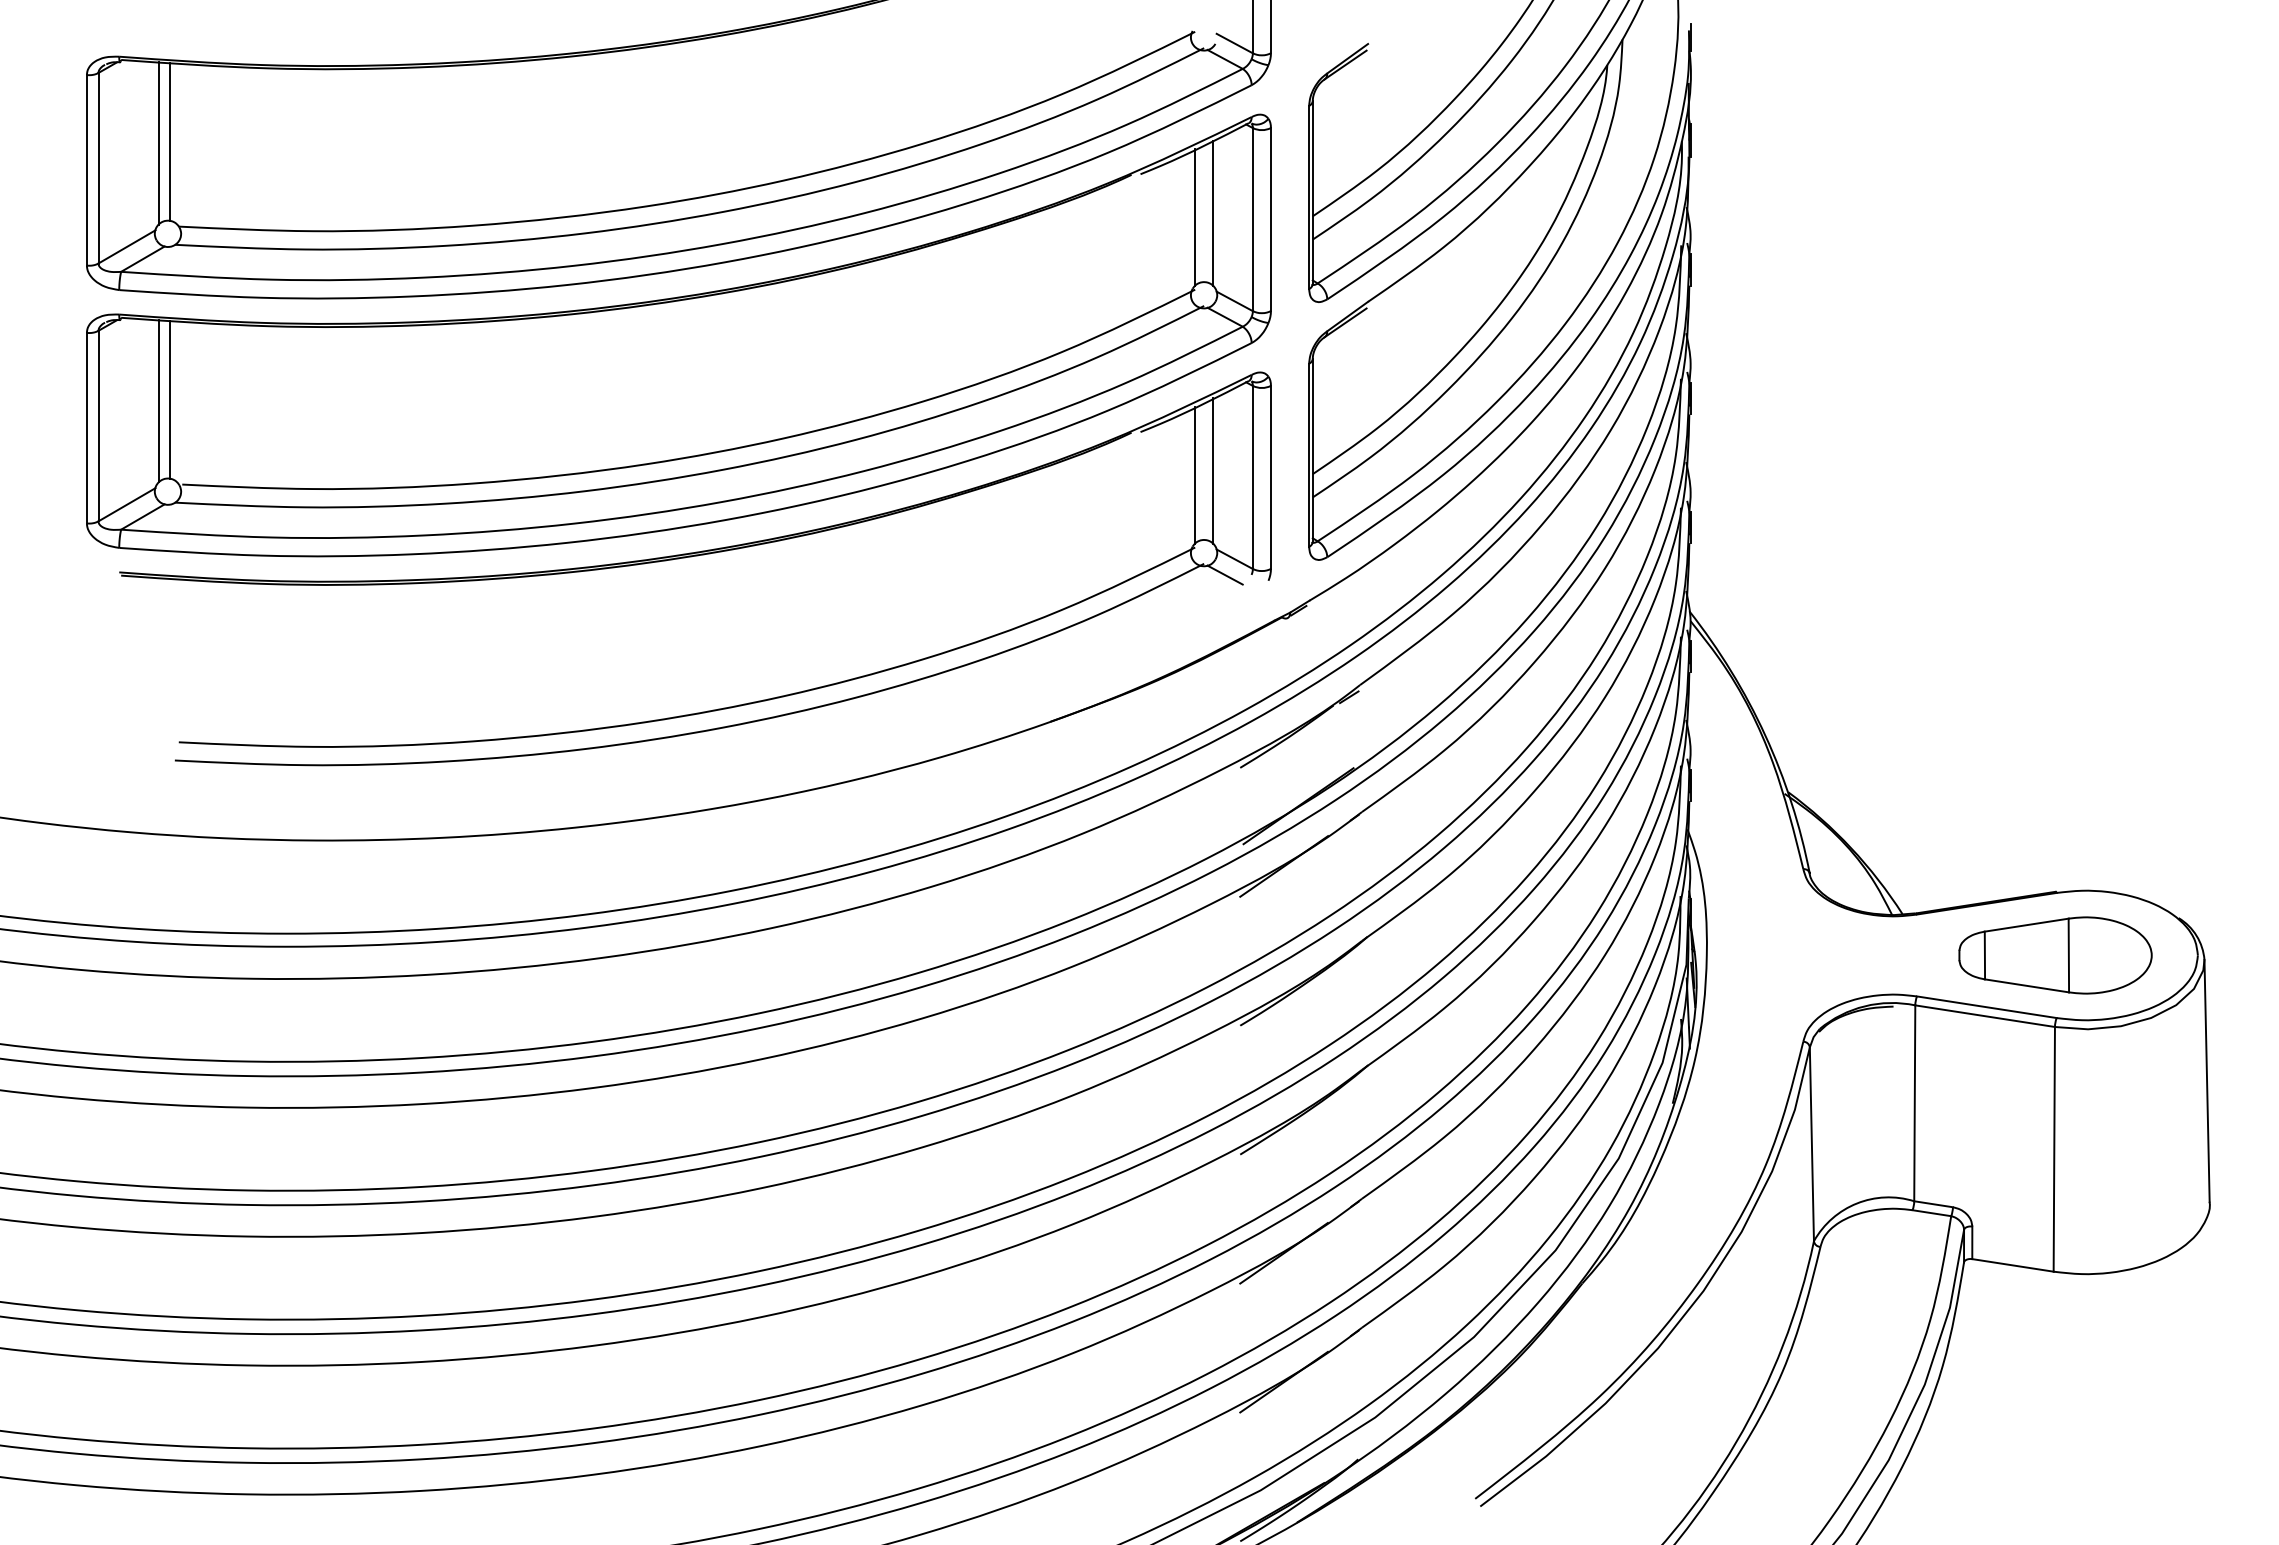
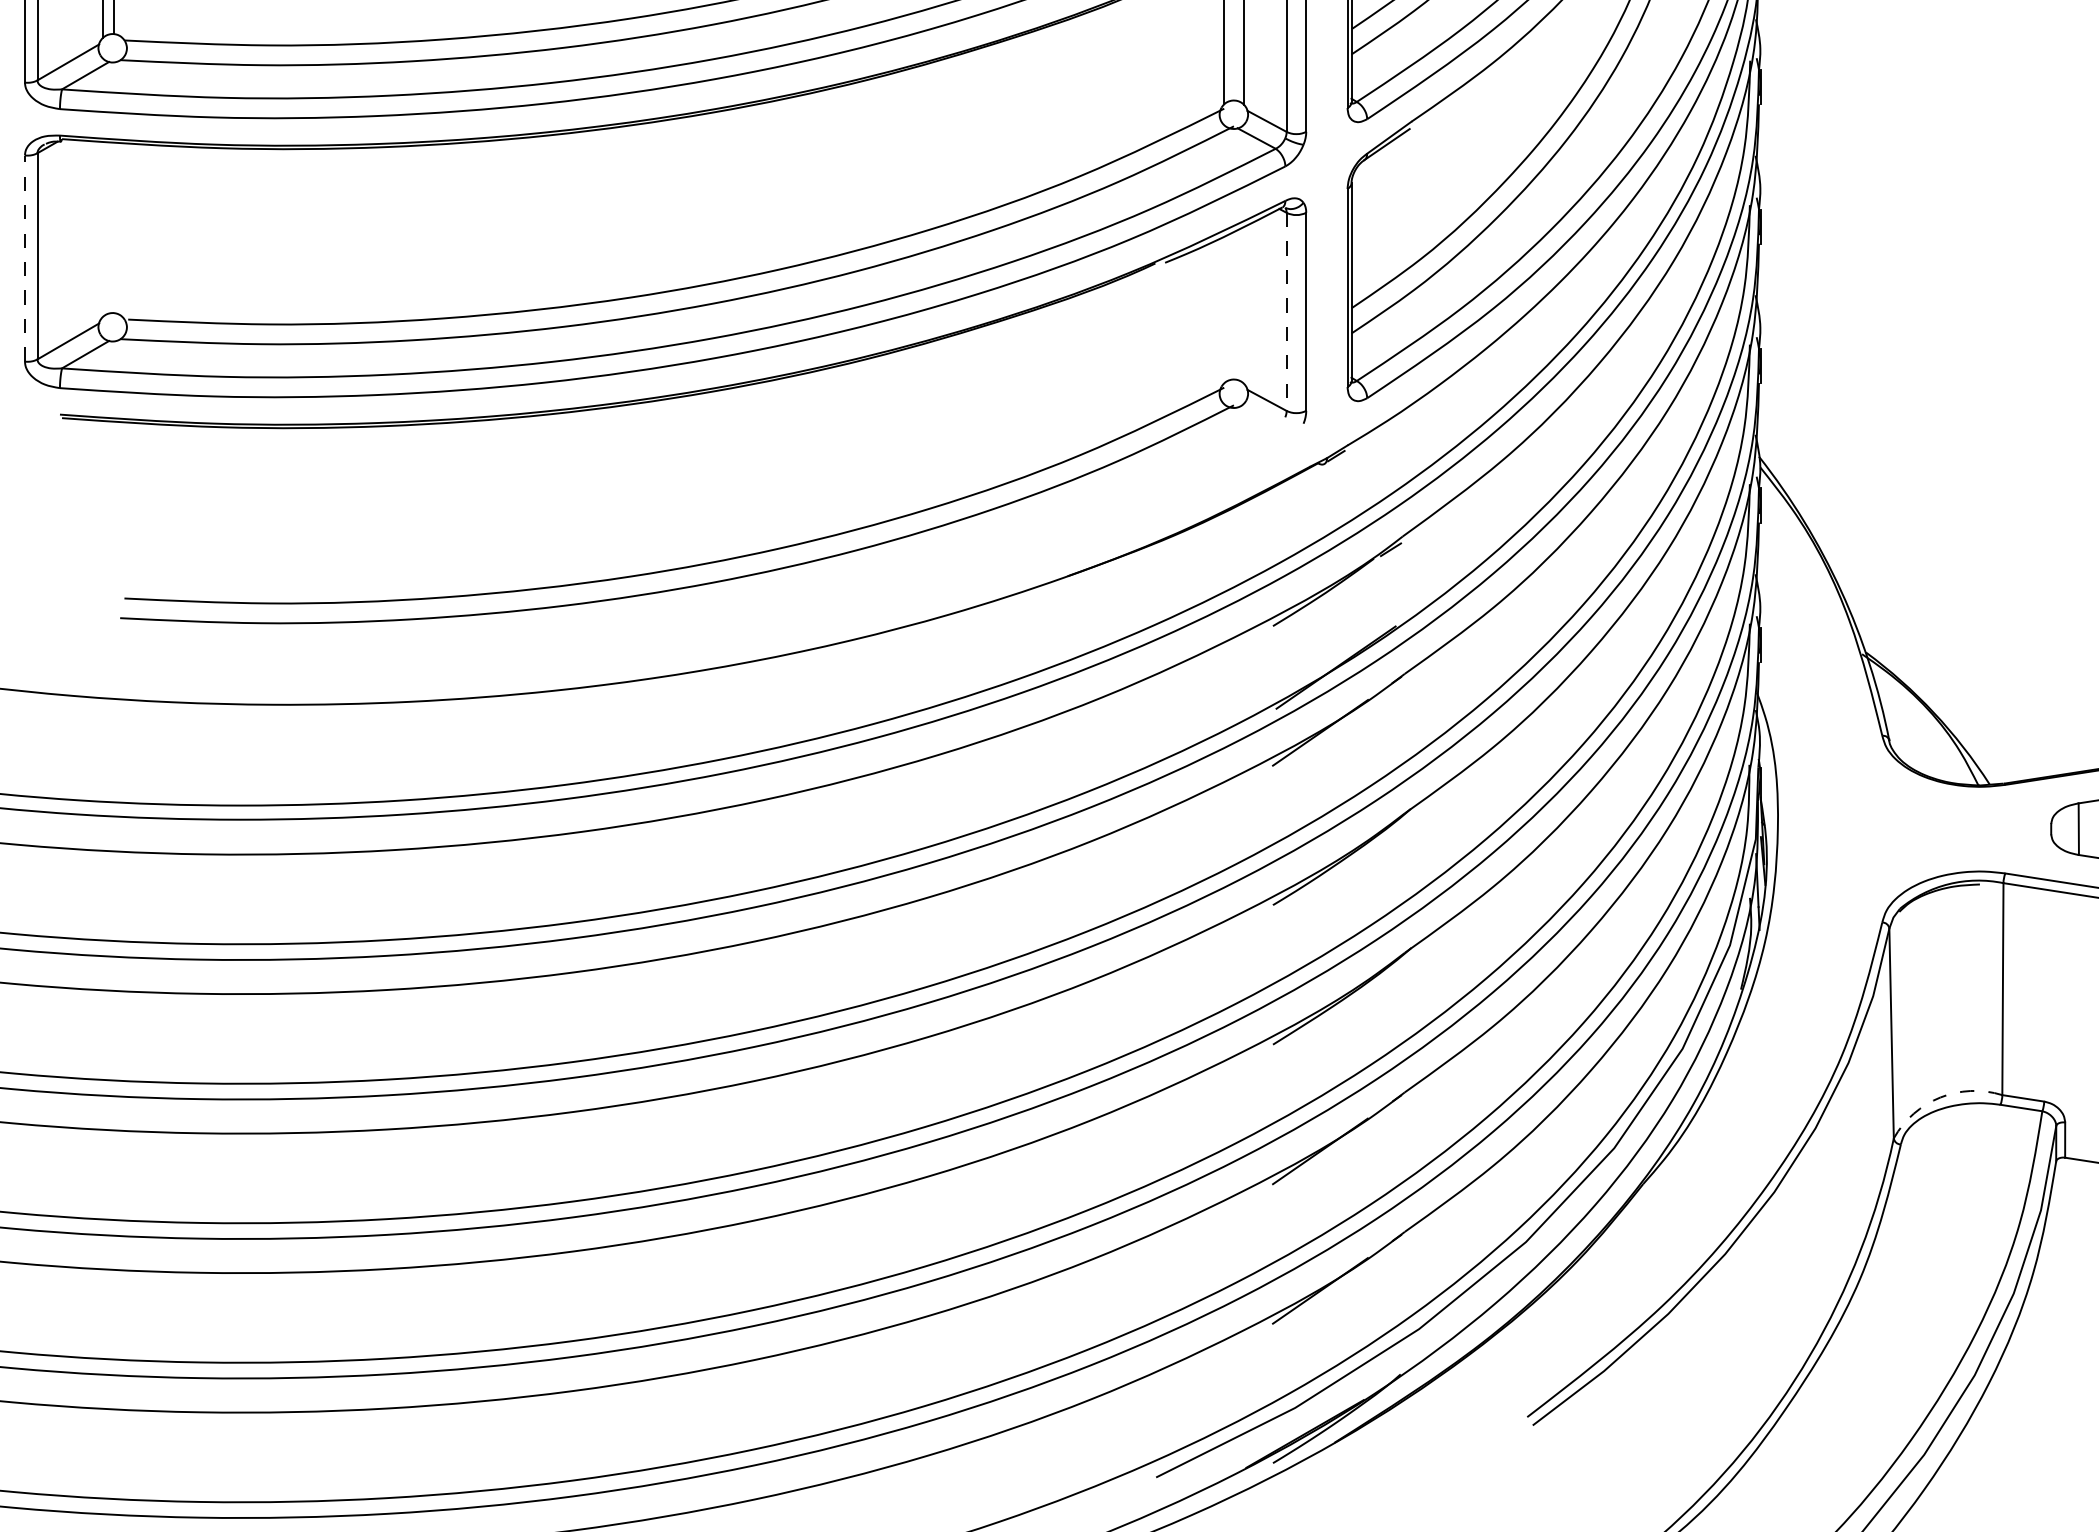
line: (169, 399) -> (114, 227), removed
line: (158, 400) -> (102, 228), removed
line: (86, 427) -> (24, 257), solid -> dashed
line: (1213, 470) -> (1244, 304), removed
line: (1195, 475) -> (1224, 309), removed
line: (1252, 477) -> (1286, 311), solid -> dashed
line: (1224, 574) -> (1255, 416), removed
arc: (1857, 1203) -> (1940, 1097), solid -> dashed

